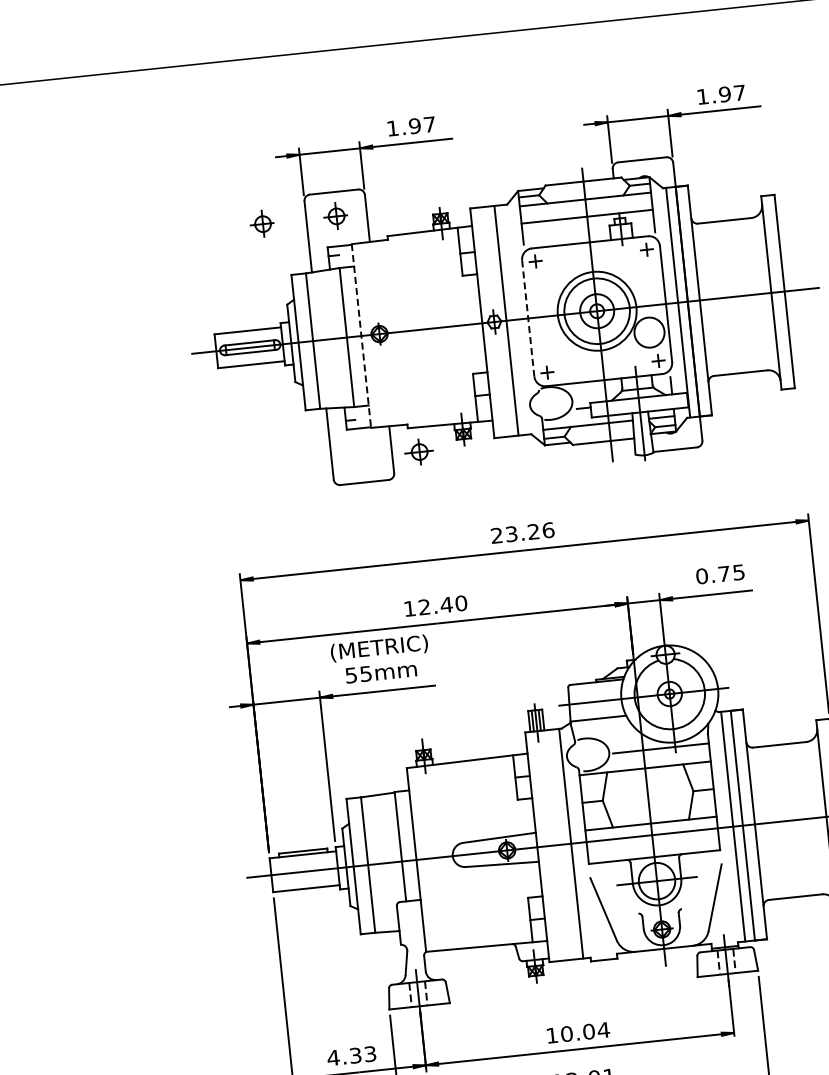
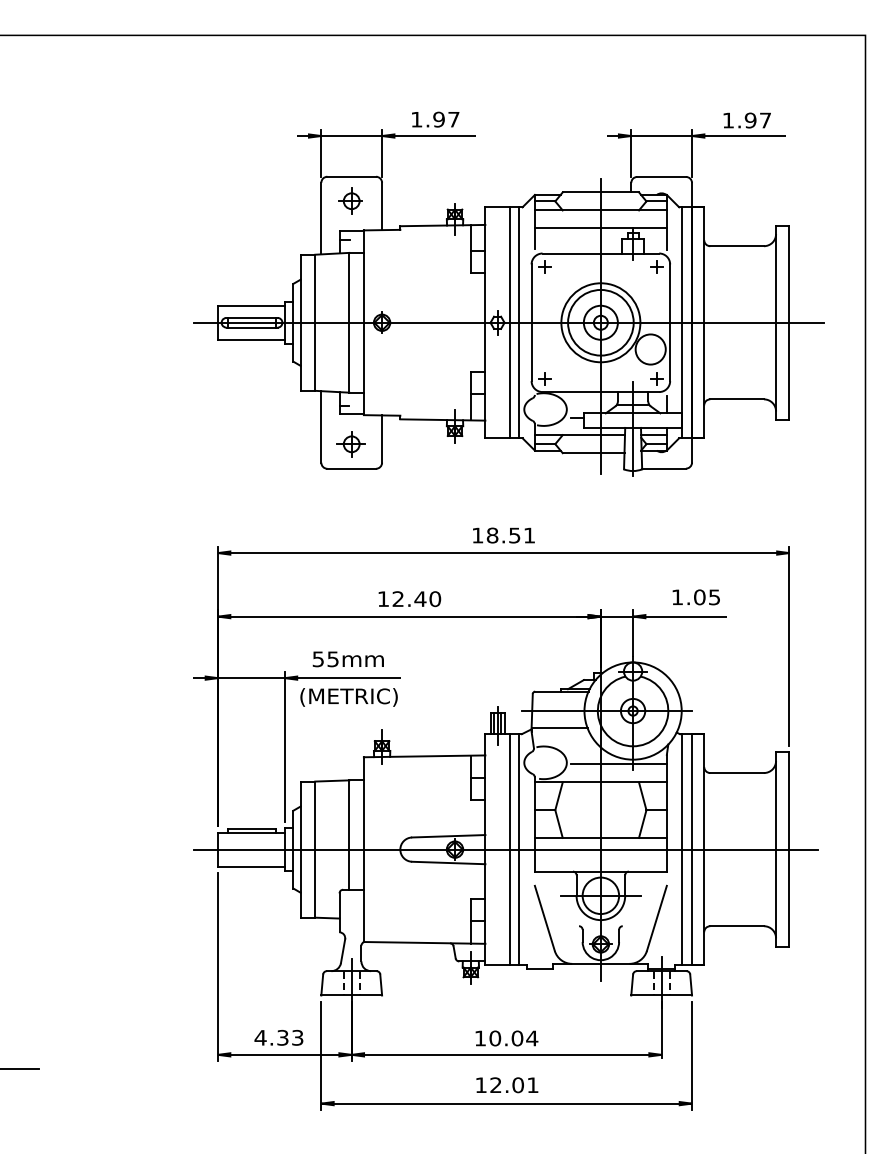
part: (261, 223) -> (276, 200), removed
line: (516, 319) -> (519, 322), added
line: (528, 319) -> (531, 323), dashed -> solid
line: (361, 336) -> (363, 323), dashed -> solid
part: (418, 452) -> (350, 444), moved
text: (522, 532) -> (503, 535), 23.26 -> 18.51
text: (712, 575) -> (688, 597), 0.75 -> 1.05
text: (378, 648) -> (348, 697), moved
line: (561, 844) -> (509, 849), added

